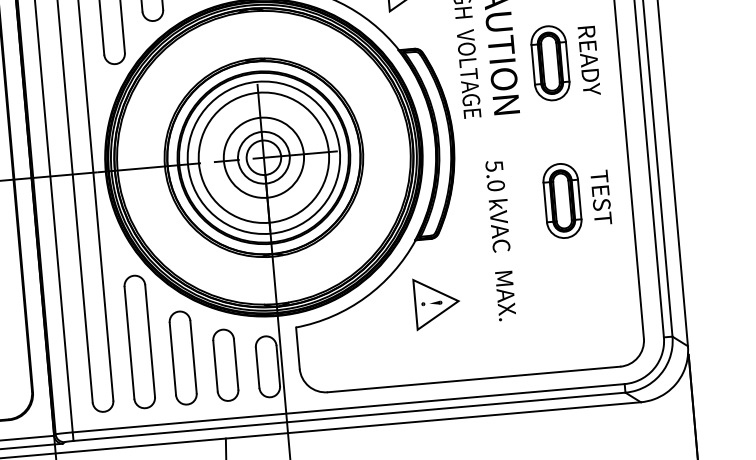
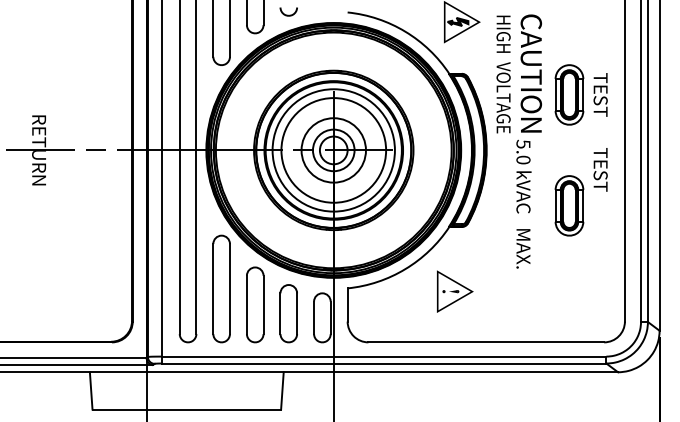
text: (589, 60) -> (600, 95), READY -> TEST
text: (600, 197) -> (600, 169), moved
text: (500, 239) -> (523, 203), moved
part: (437, 302) -> (455, 291), moved

